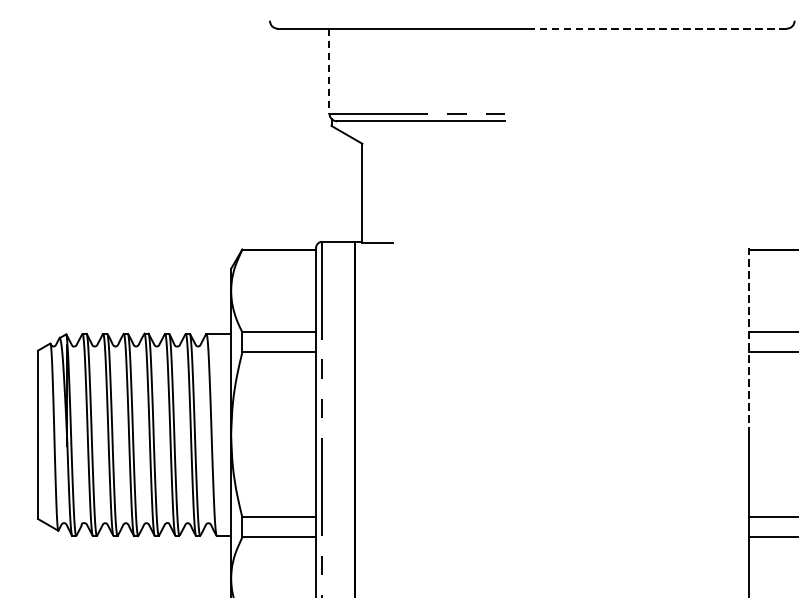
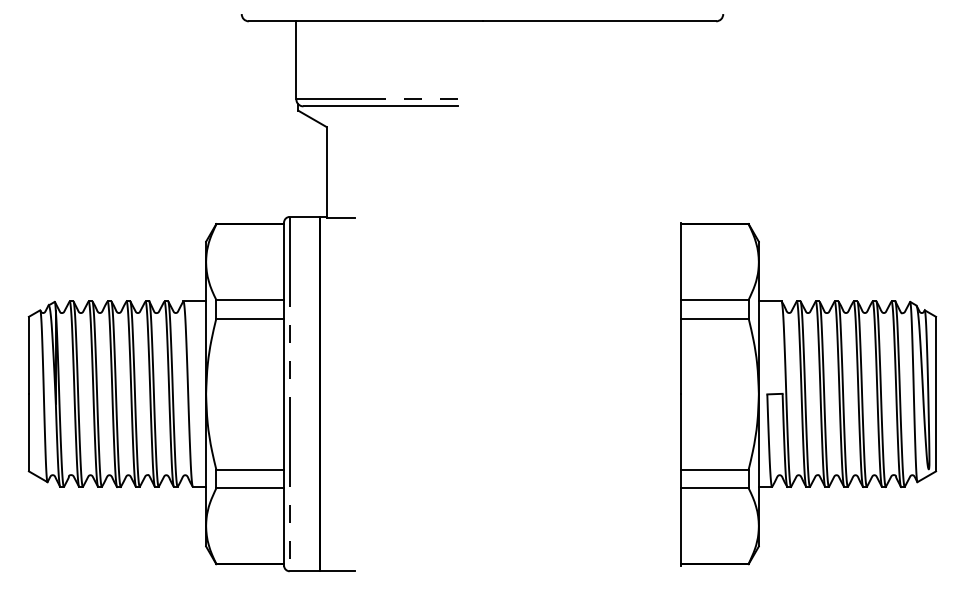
line: (659, 28) -> (599, 21), dashed -> solid
line: (329, 71) -> (296, 60), dashed -> solid
line: (748, 341) -> (680, 308), dashed -> solid

